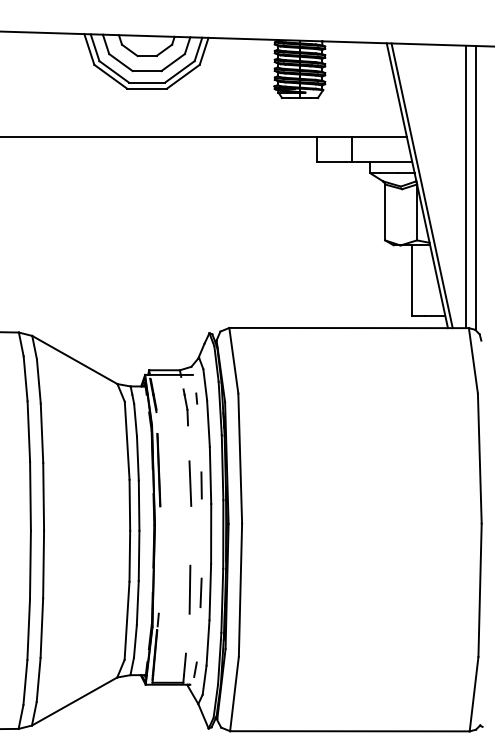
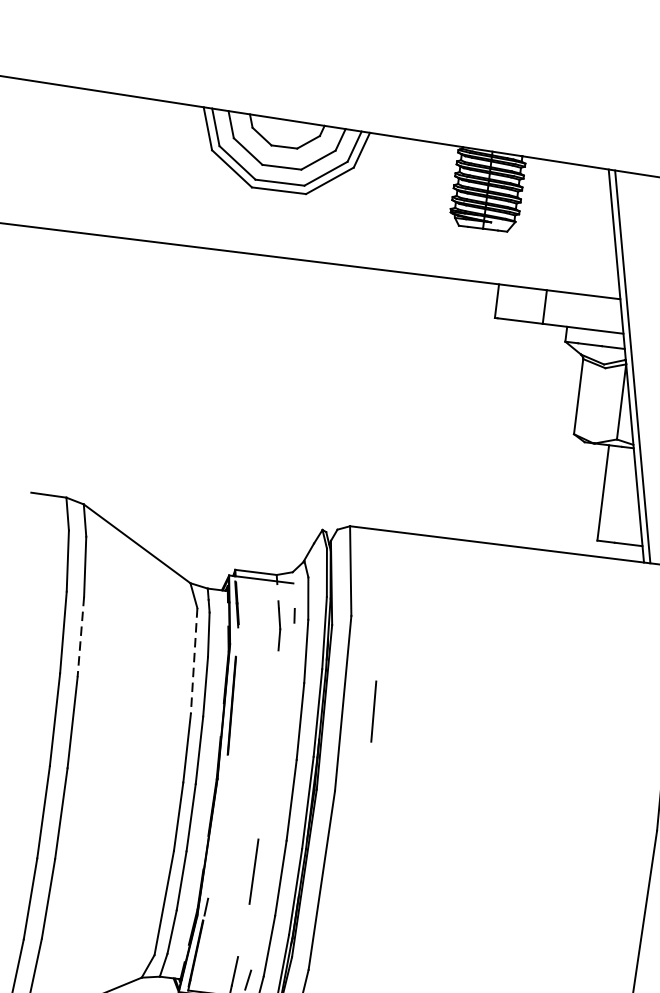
line: (42, 433) -> (81, 637), solid -> dashed
line: (127, 441) -> (194, 662), solid -> dashed
line: (190, 483) -> (373, 711), moved
line: (201, 485) -> (286, 733), removed
line: (200, 592) -> (267, 877), removed

